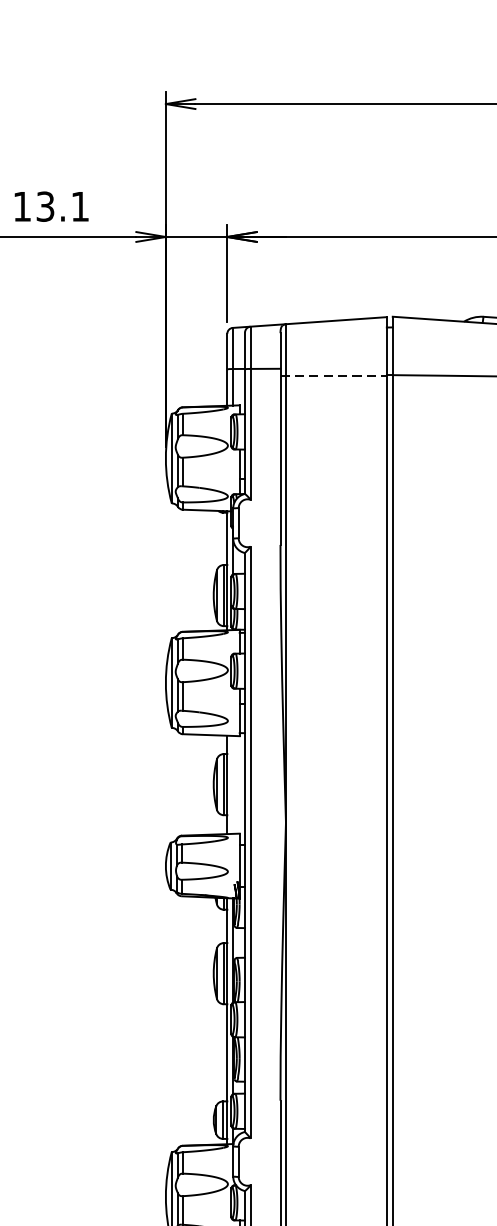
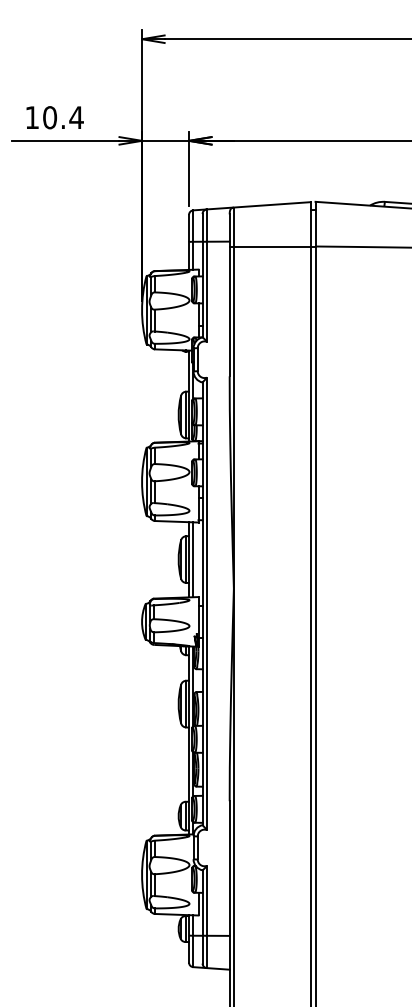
text: (63, 206) -> (63, 117), 13.1 -> 10.4
line: (333, 376) -> (270, 247), dashed -> solid
line: (233, 784) -> (193, 559), added

